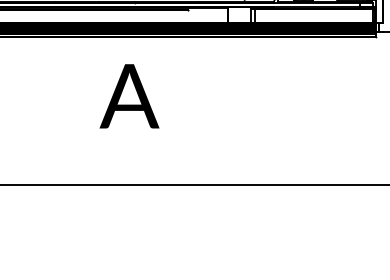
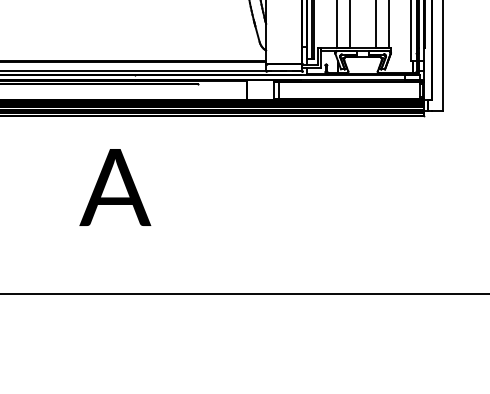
text: (129, 96) -> (115, 187), moved

